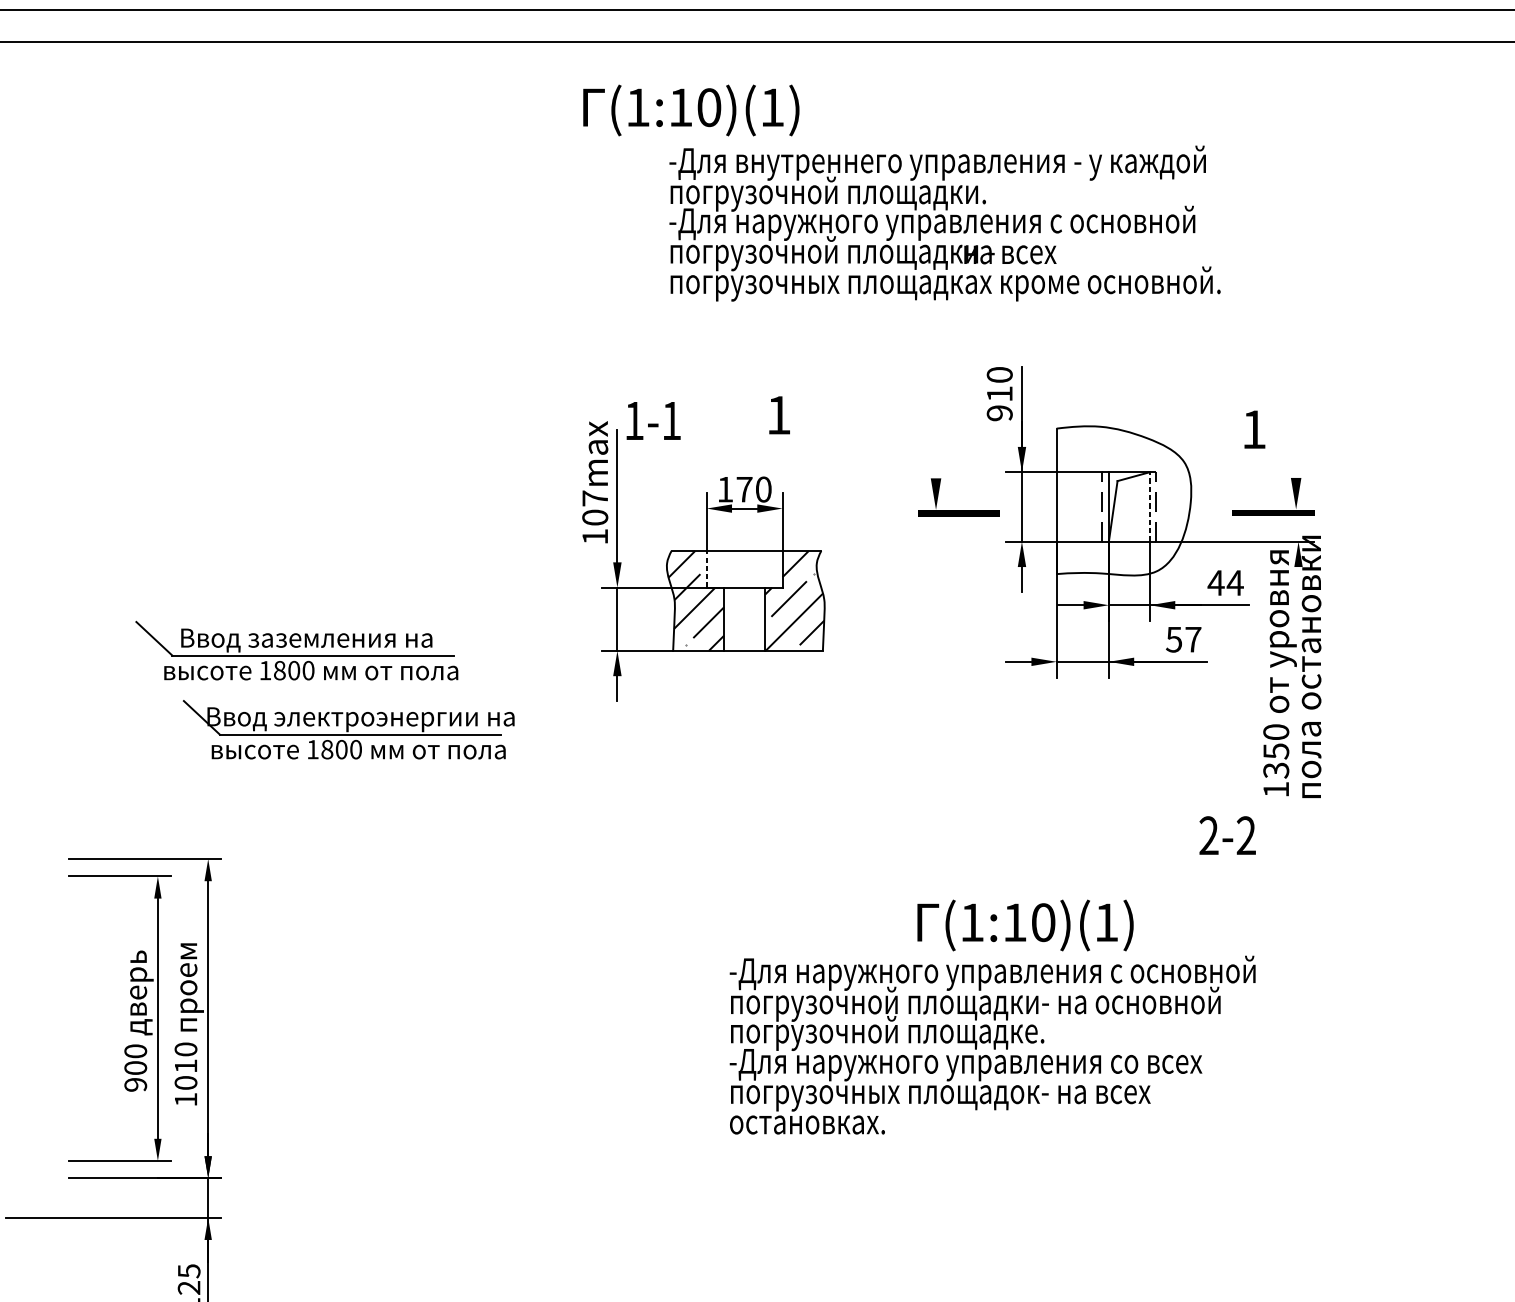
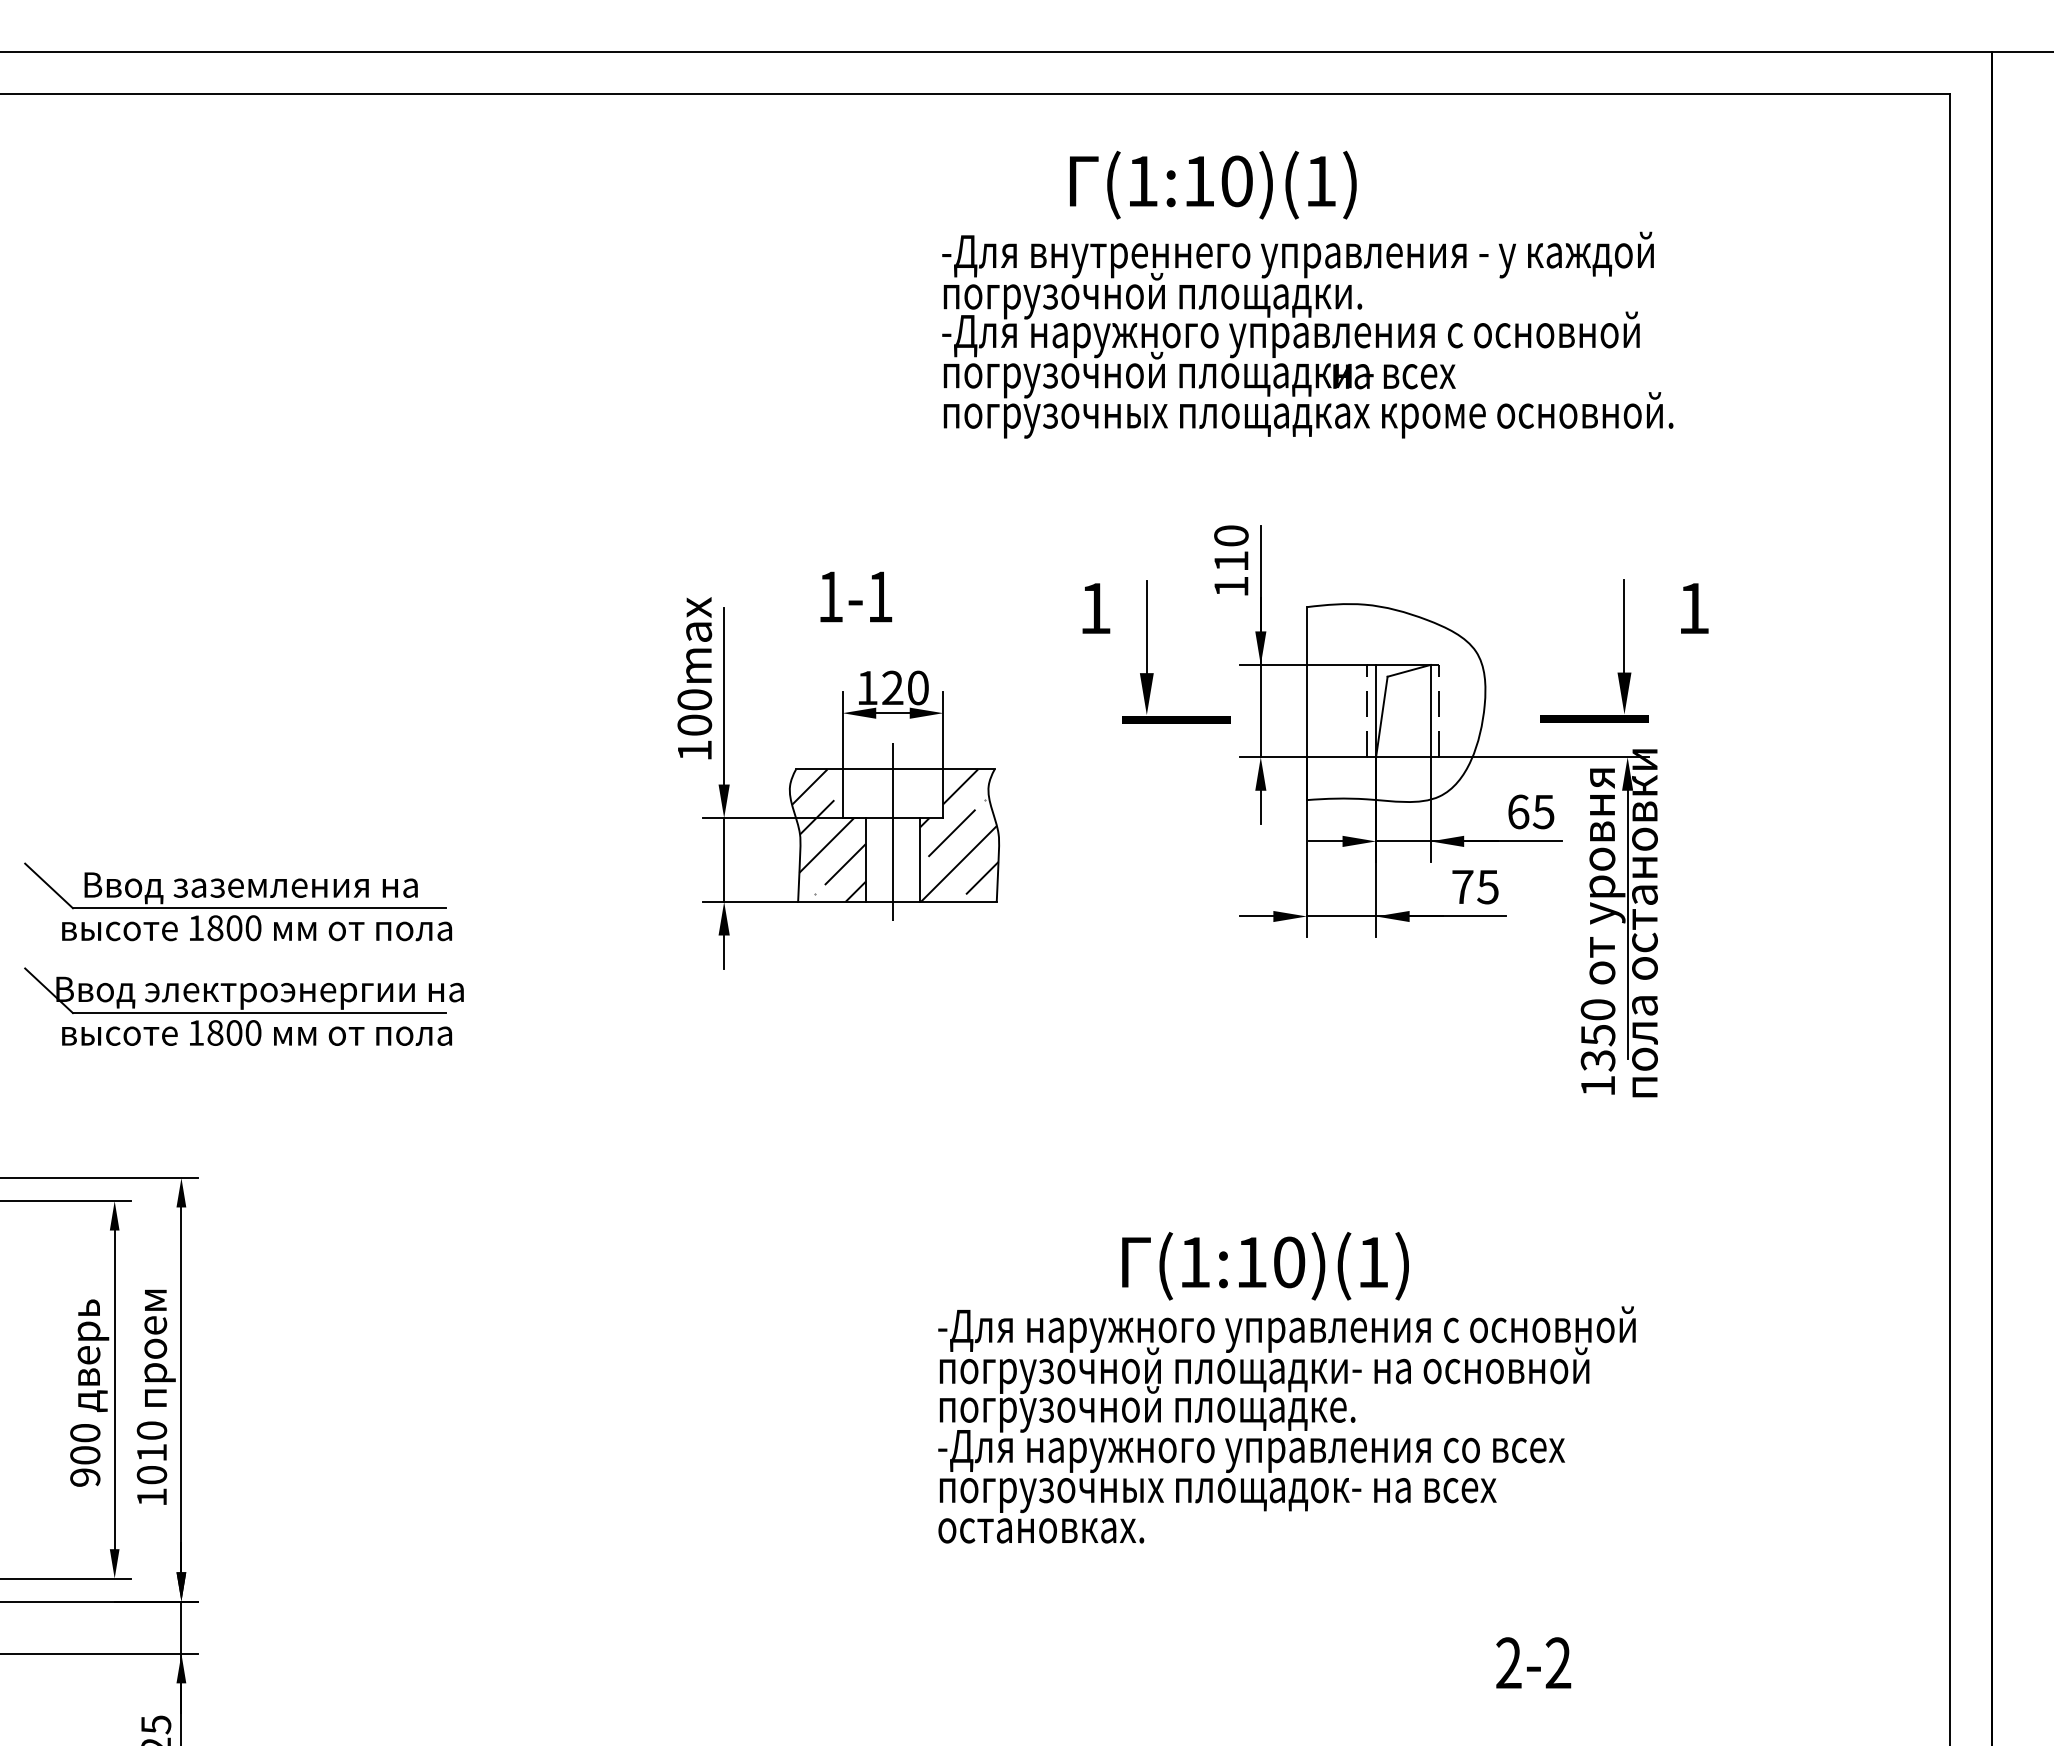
text: (691, 109) -> (1213, 184), moved
text: (944, 223) -> (1307, 334), moved
text: (999, 413) -> (1231, 586), 910 -> 110
text: (779, 415) -> (1096, 608), moved
text: (653, 420) -> (856, 596), moved
text: (1254, 429) -> (1694, 608), moved
line: (935, 443) -> (1146, 626), added
line: (1296, 443) -> (1624, 626), added
text: (744, 489) -> (892, 687), 170 -> 120
text: (595, 498) -> (694, 699), 107max -> 100max
line: (1149, 506) -> (1430, 710), dashed -> solid
line: (706, 569) -> (842, 793), dashed -> solid
text: (1225, 582) -> (1530, 811), 44 -> 65
line: (744, 597) -> (892, 831), added
text: (1183, 639) -> (1474, 887), 57 -> 75
part: (296, 650) -> (237, 901), moved
line: (1298, 667) -> (1627, 924), added
part: (348, 729) -> (243, 1006), moved
text: (1227, 835) -> (1533, 1662), moved
text: (992, 1044) -> (1286, 1424), moved

